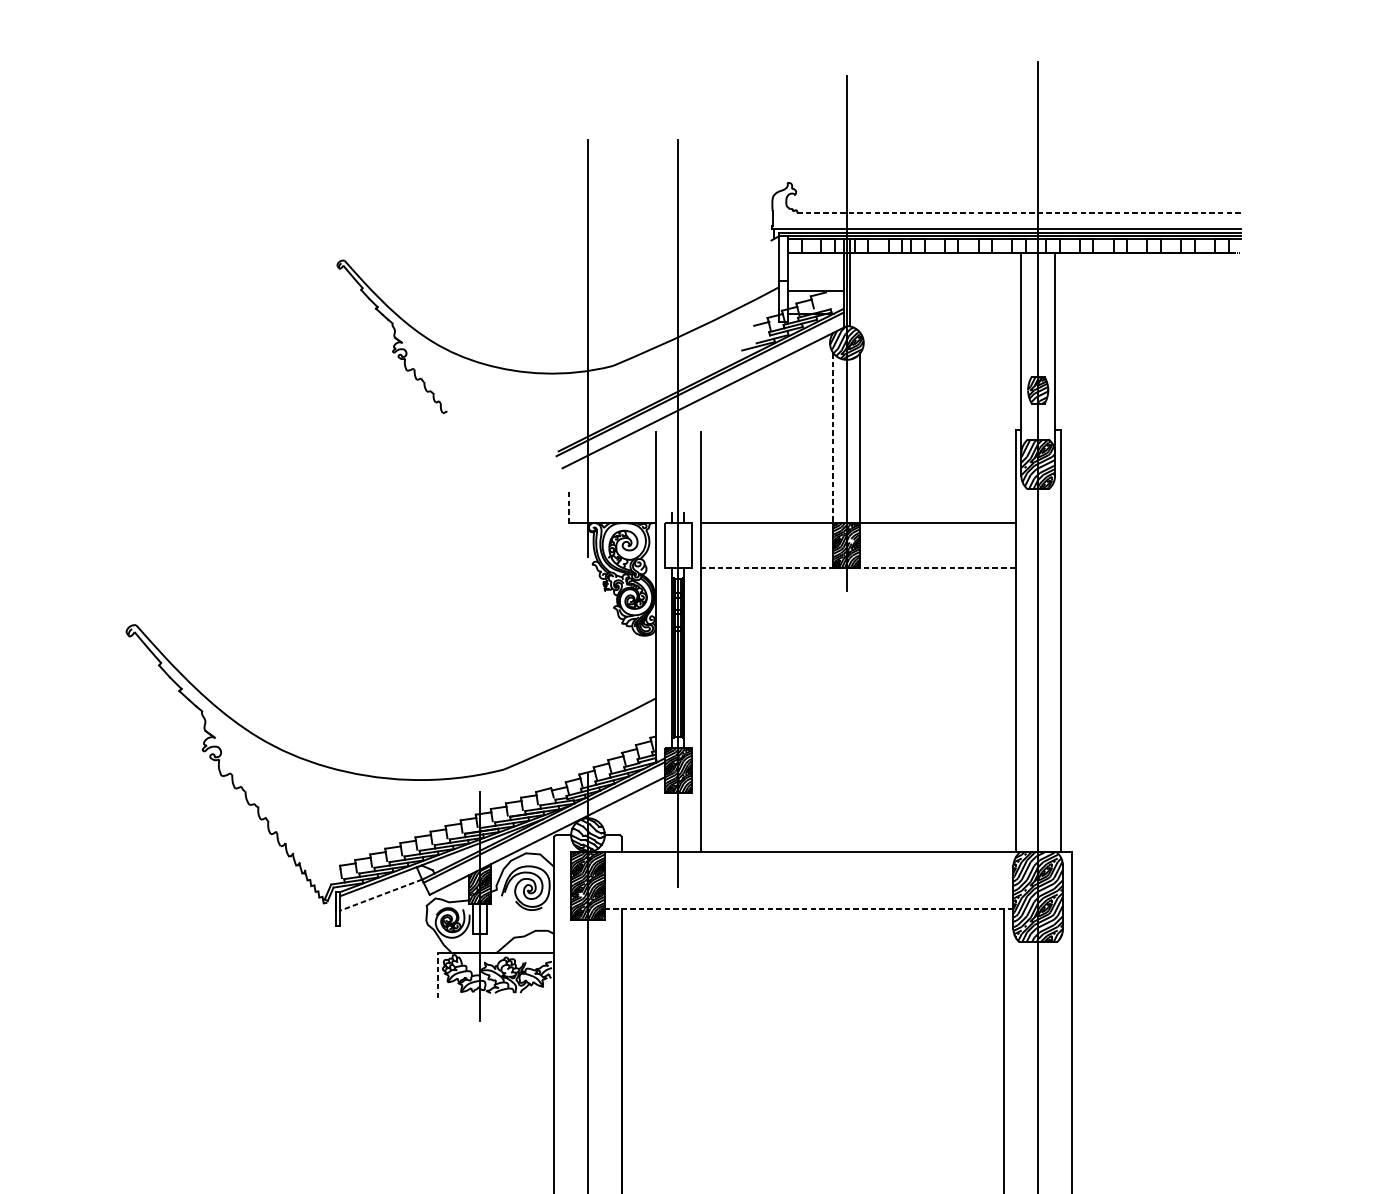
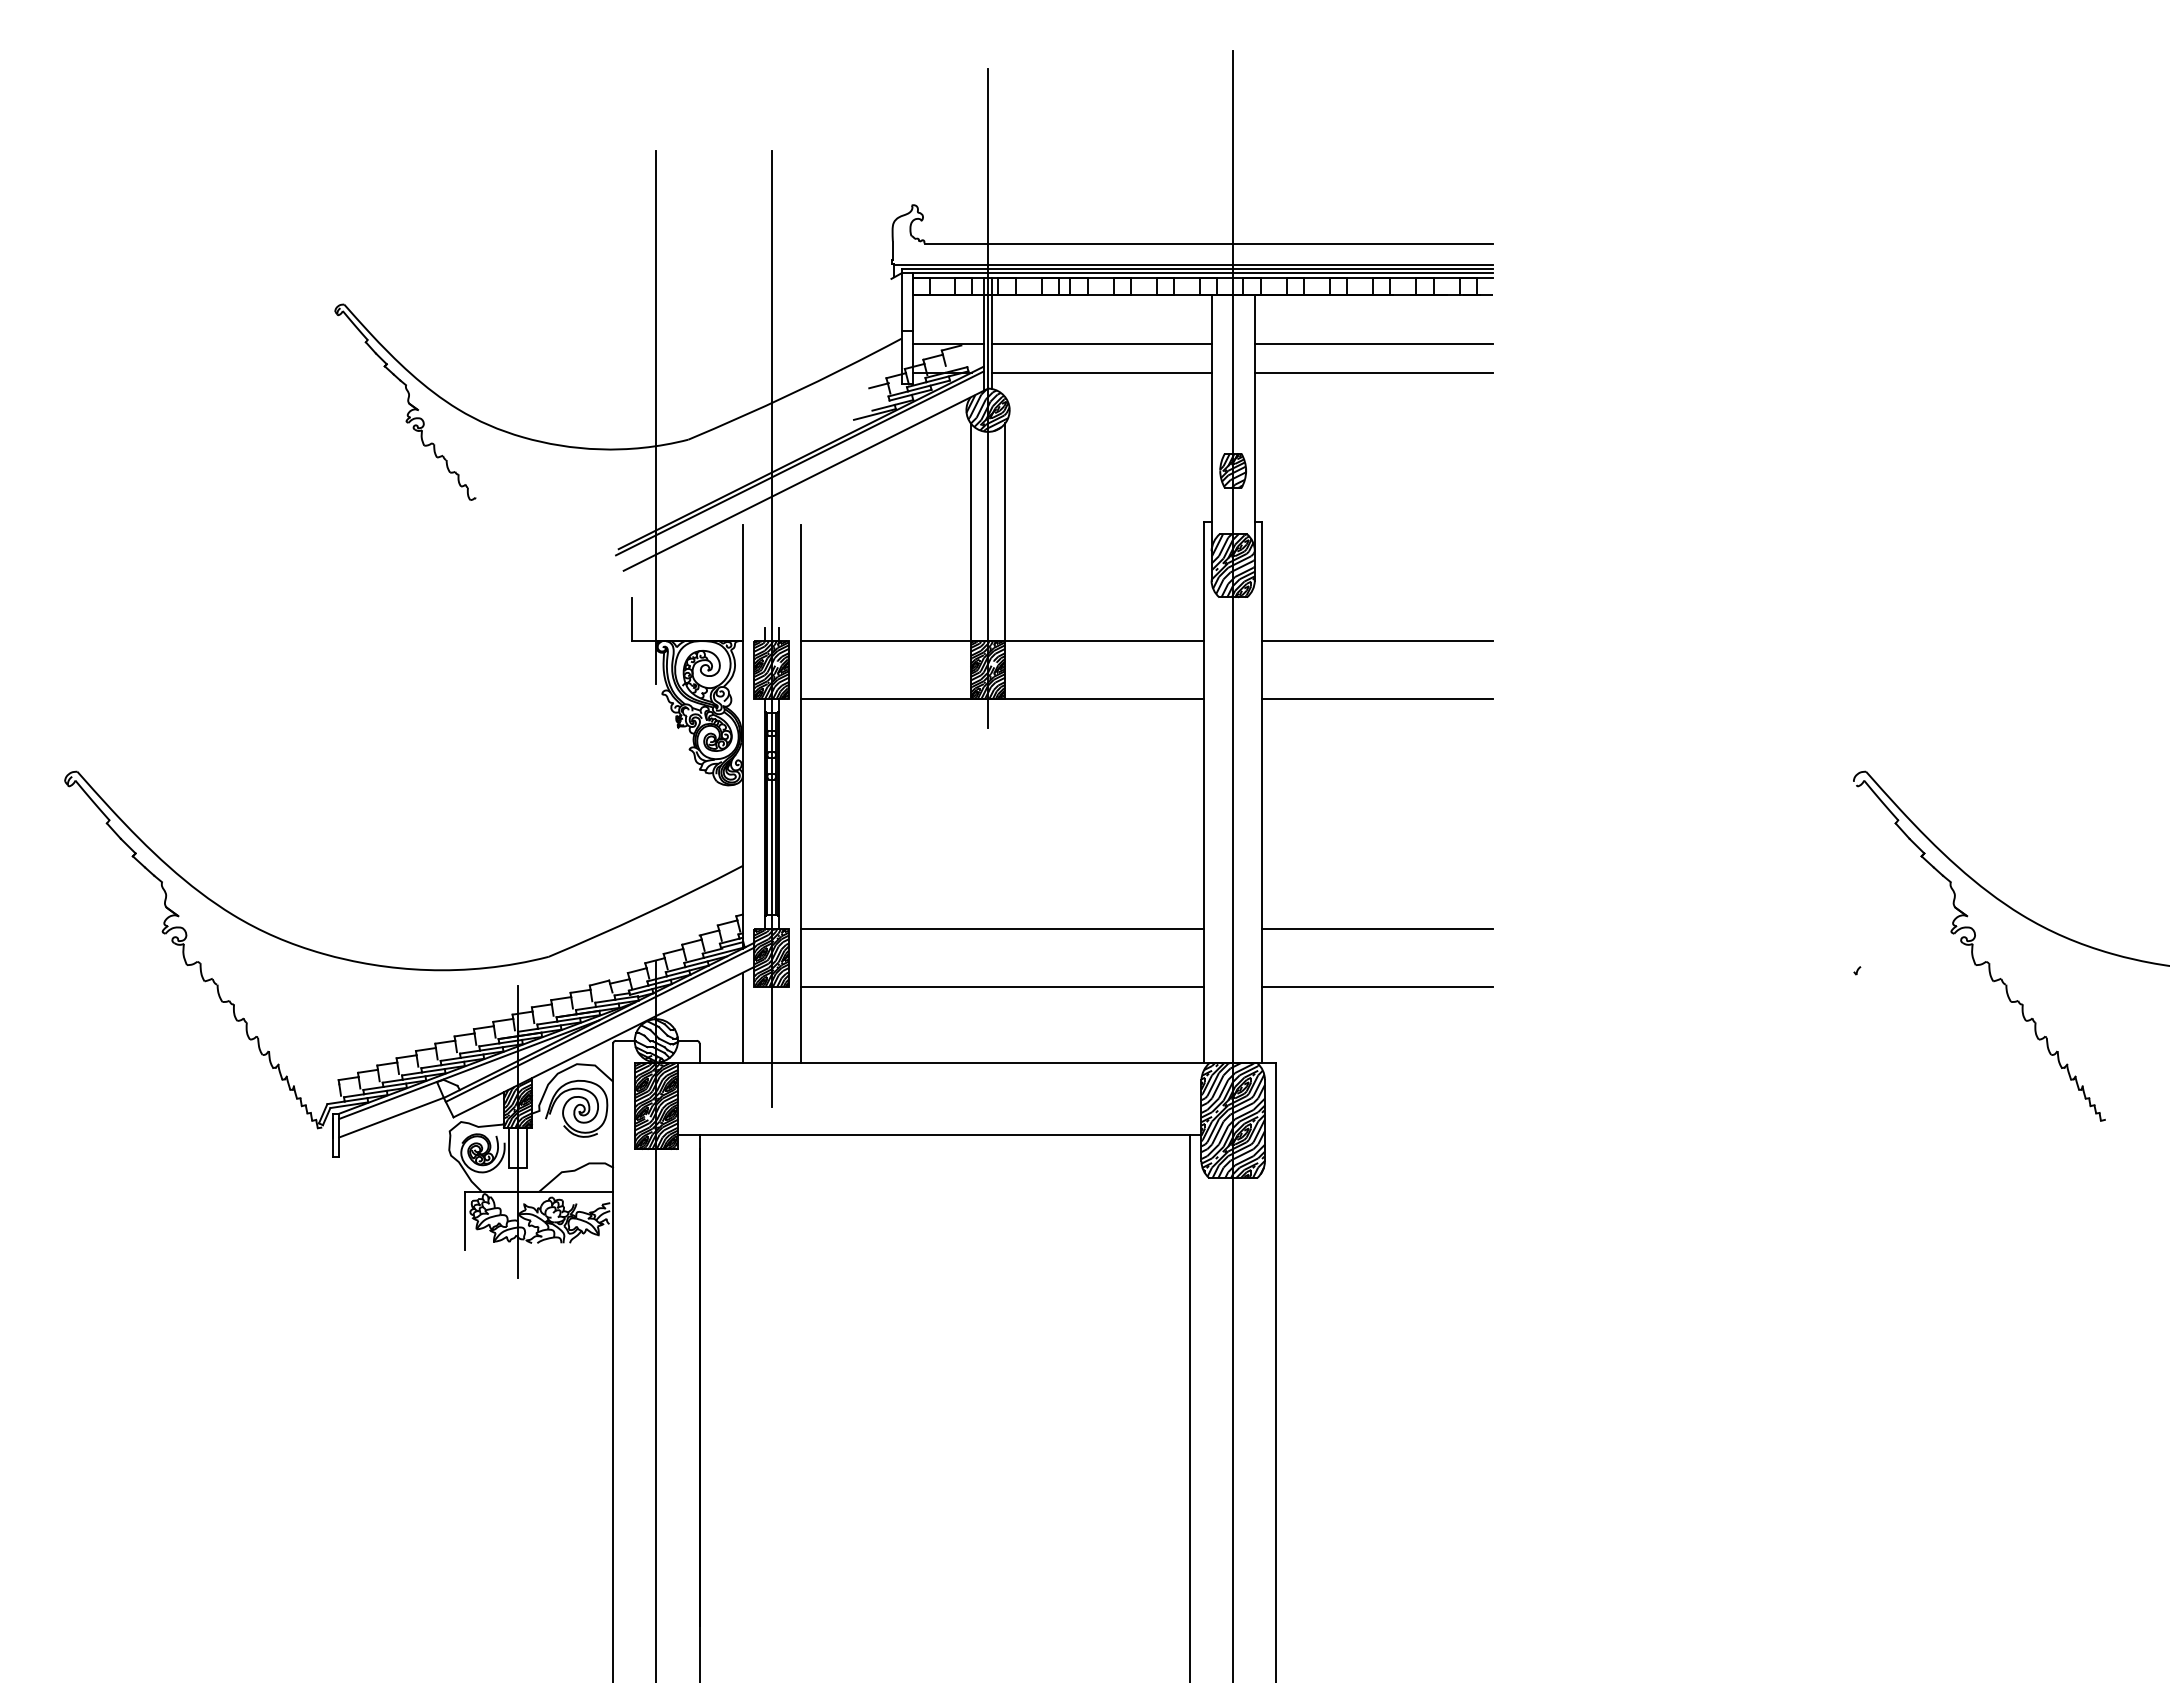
line: (1019, 212) -> (1209, 243), dashed -> solid
line: (935, 290) -> (1101, 343), added
line: (1147, 290) -> (1373, 343), added
line: (935, 313) -> (1101, 372), added
line: (1147, 313) -> (1373, 372), added
line: (833, 438) -> (970, 532), dashed -> solid
line: (568, 506) -> (631, 619), dashed -> solid
line: (1150, 523) -> (1377, 641), added
hatch: (677, 545) -> (771, 669), added
line: (858, 567) -> (1002, 698), dashed -> solid
line: (1150, 567) -> (1377, 698), added
line: (858, 748) -> (1002, 929), added
line: (1150, 748) -> (1377, 929), added
line: (858, 793) -> (1002, 987), added
line: (1150, 793) -> (1377, 987), added
line: (655, 816) -> (742, 1017), added
line: (381, 894) -> (391, 1117), dashed -> solid
line: (808, 909) -> (939, 1135), dashed -> solid
line: (438, 975) -> (464, 1220), dashed -> solid

